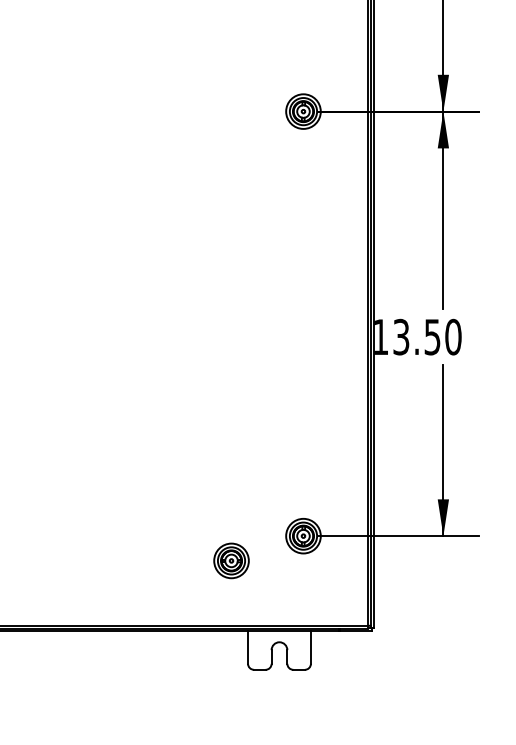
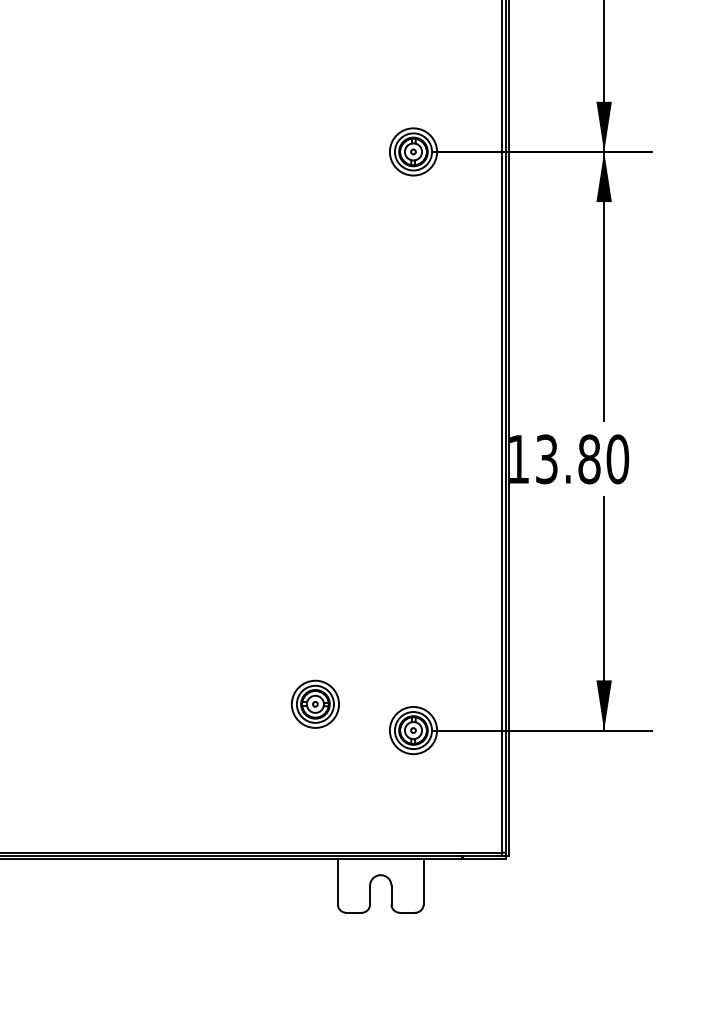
text: (432, 336) -> (589, 458), 13.50 -> 13.80
part: (231, 560) -> (315, 703), moved

